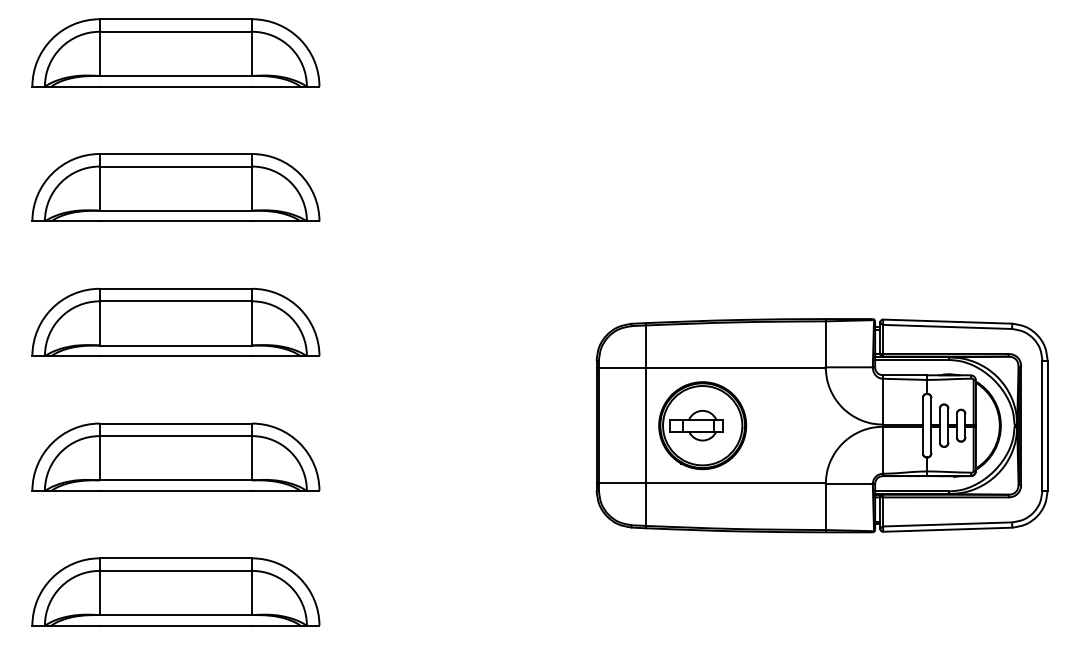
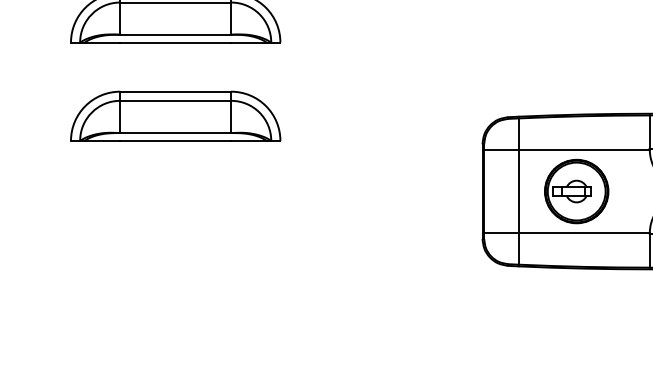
part: (702, 425) -> (576, 191), moved
part: (175, 456) -> (175, 214), removed
part: (175, 591) -> (175, 312), removed

